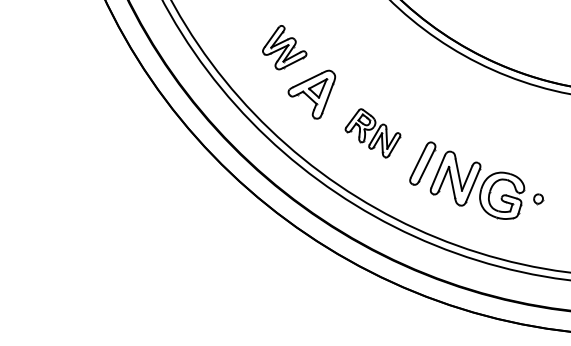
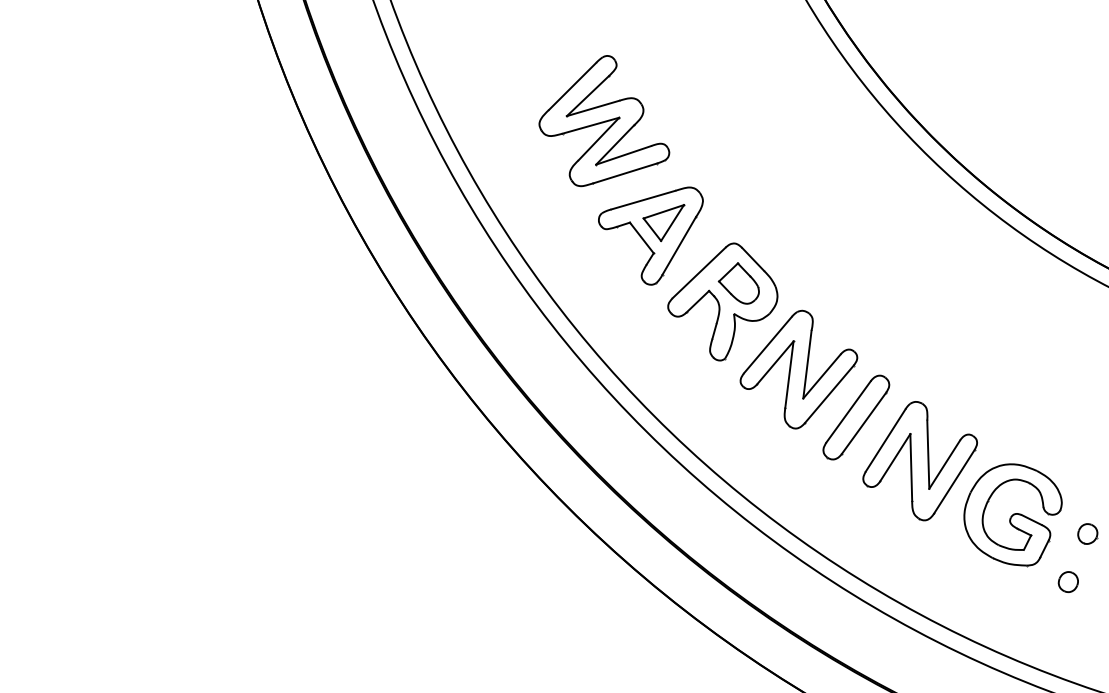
part: (284, 47) -> (606, 122), size x1.43
part: (372, 133) -> (761, 335), size x1.67
part: (533, 222) -> (1068, 581), added

